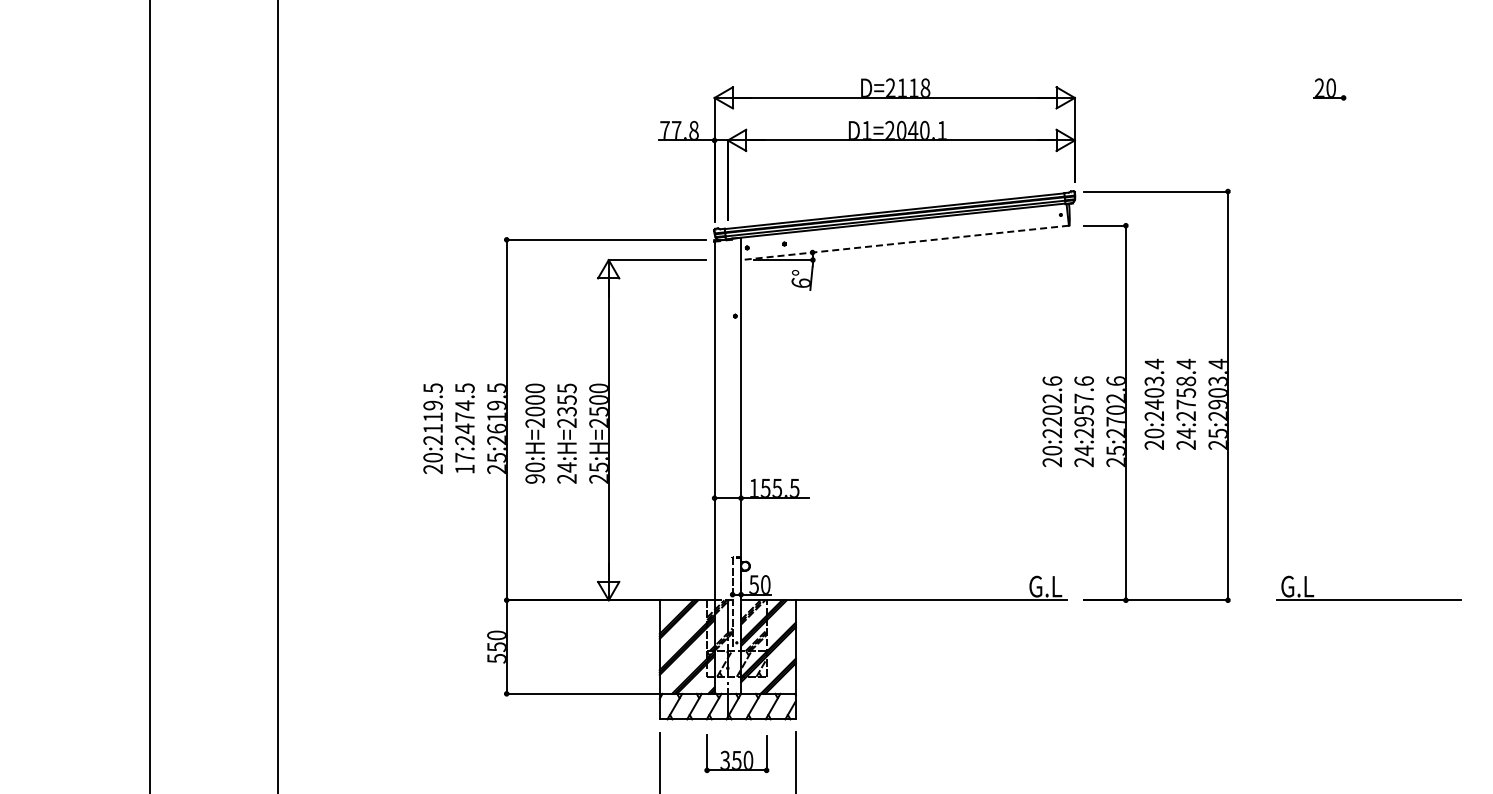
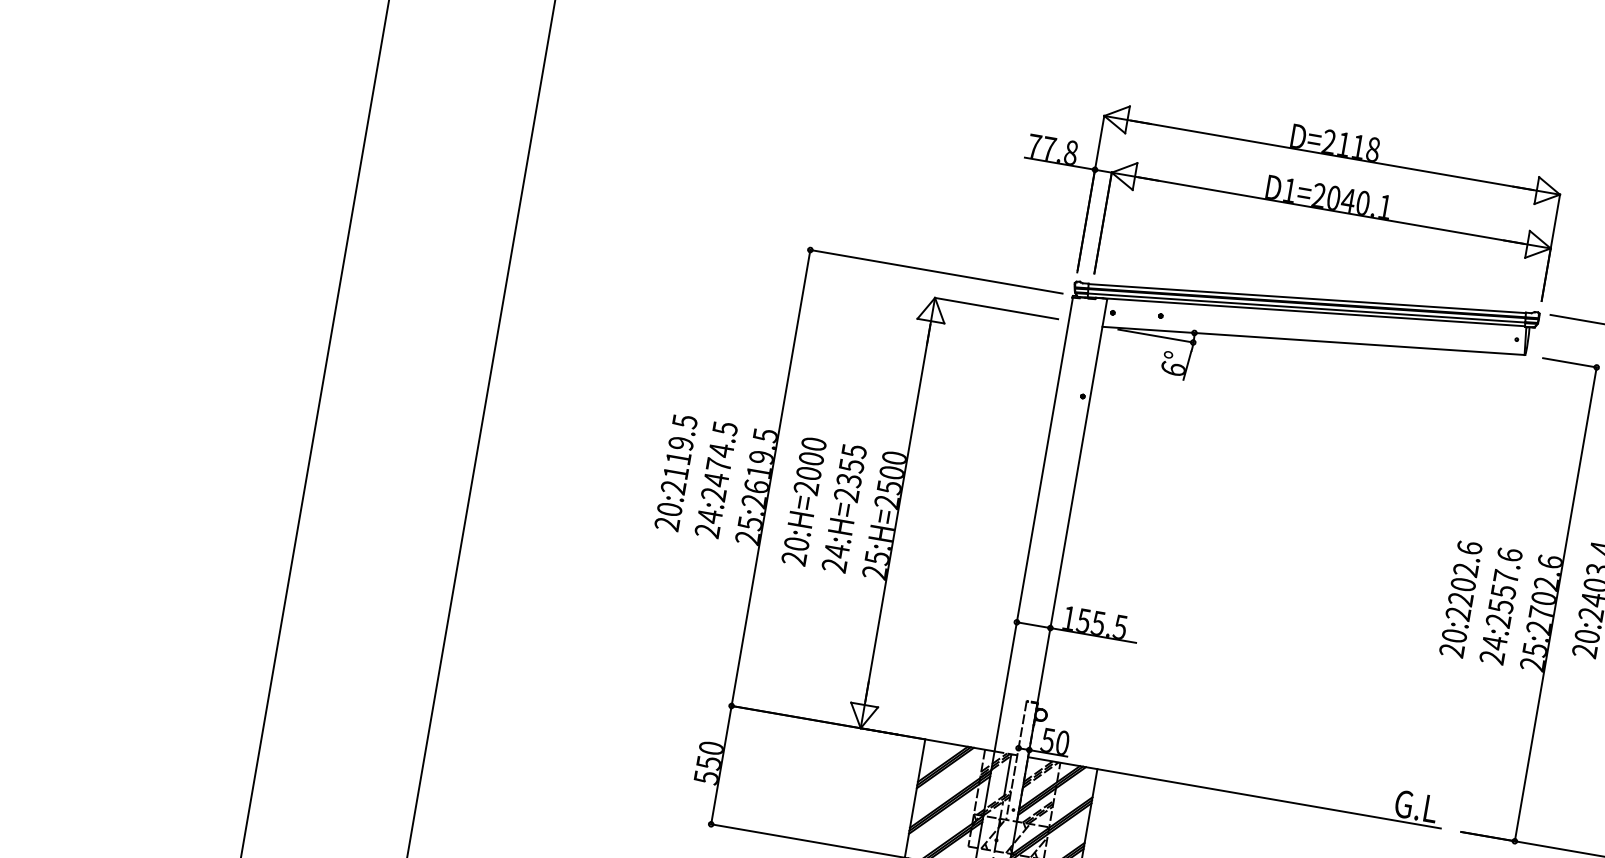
line: (905, 242) -> (1314, 340), dashed -> solid
text: (1083, 421) -> (1500, 605), 24:2957.6 -> 24:2557.6
text: (464, 463) -> (708, 523), 17:2474.5 -> 24:2474.5
text: (535, 478) -> (794, 558), 90:H=2000 -> 20:H=2000

